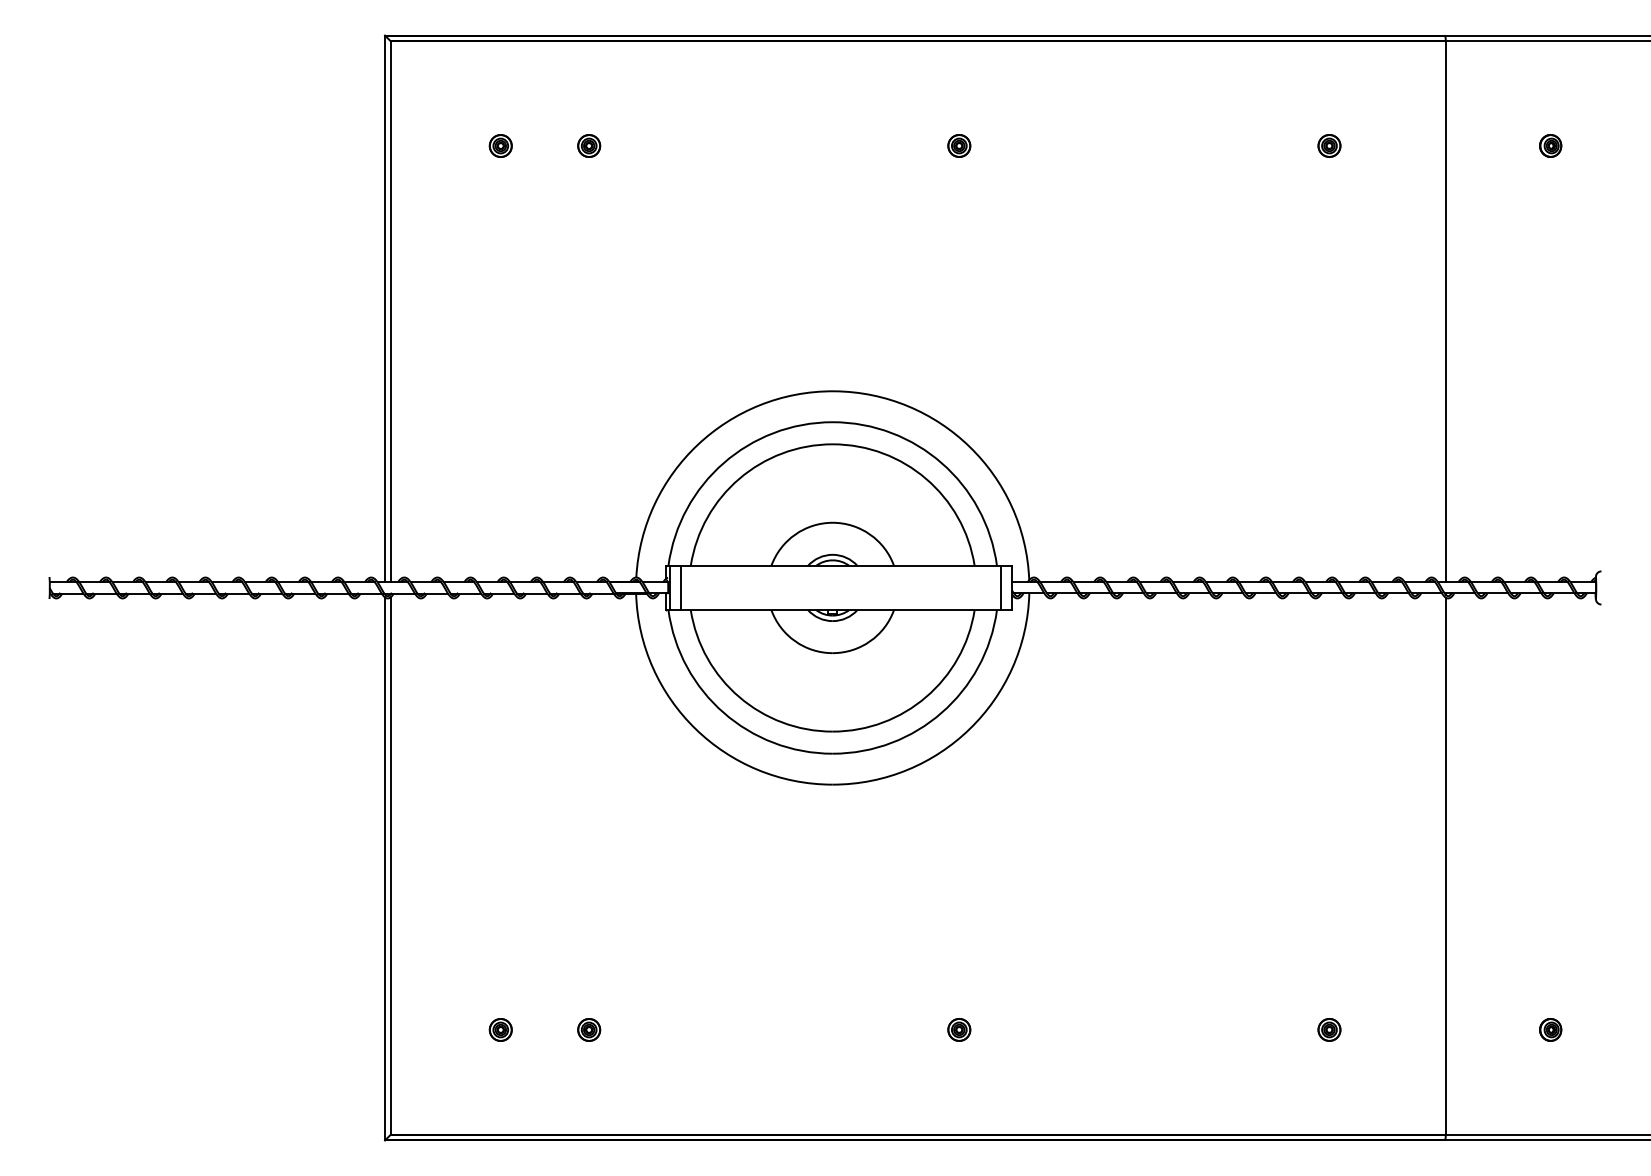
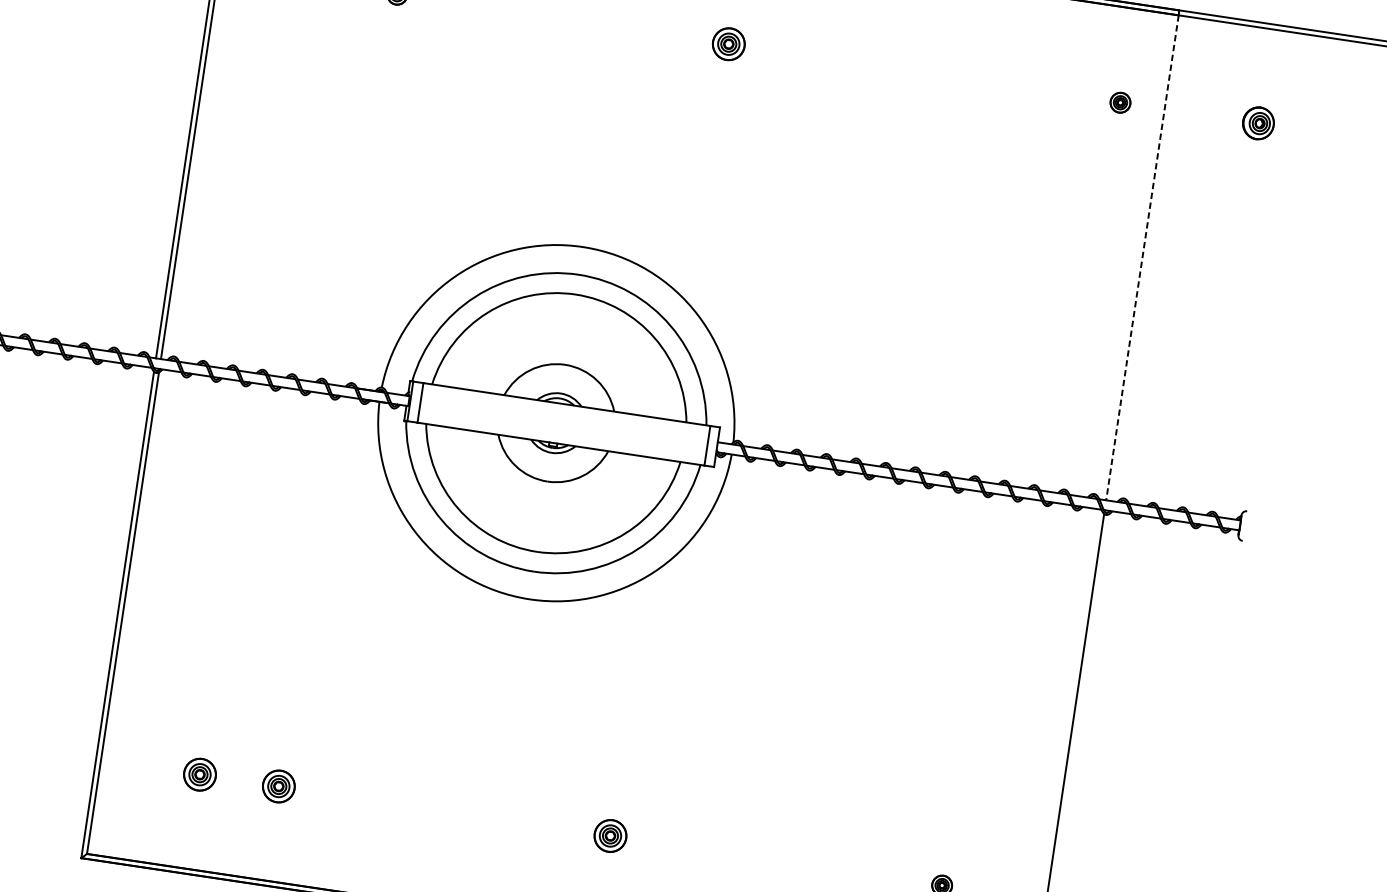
part: (959, 145) -> (729, 43), size x1.6
part: (1329, 145) -> (1120, 102), moved
part: (1550, 145) -> (1258, 122), size x1.6
line: (1445, 311) -> (1142, 257), solid -> dashed
part: (500, 1029) -> (199, 774), size x1.6
part: (589, 1029) -> (279, 786), size x1.6
part: (959, 1029) -> (610, 835), size x1.6

